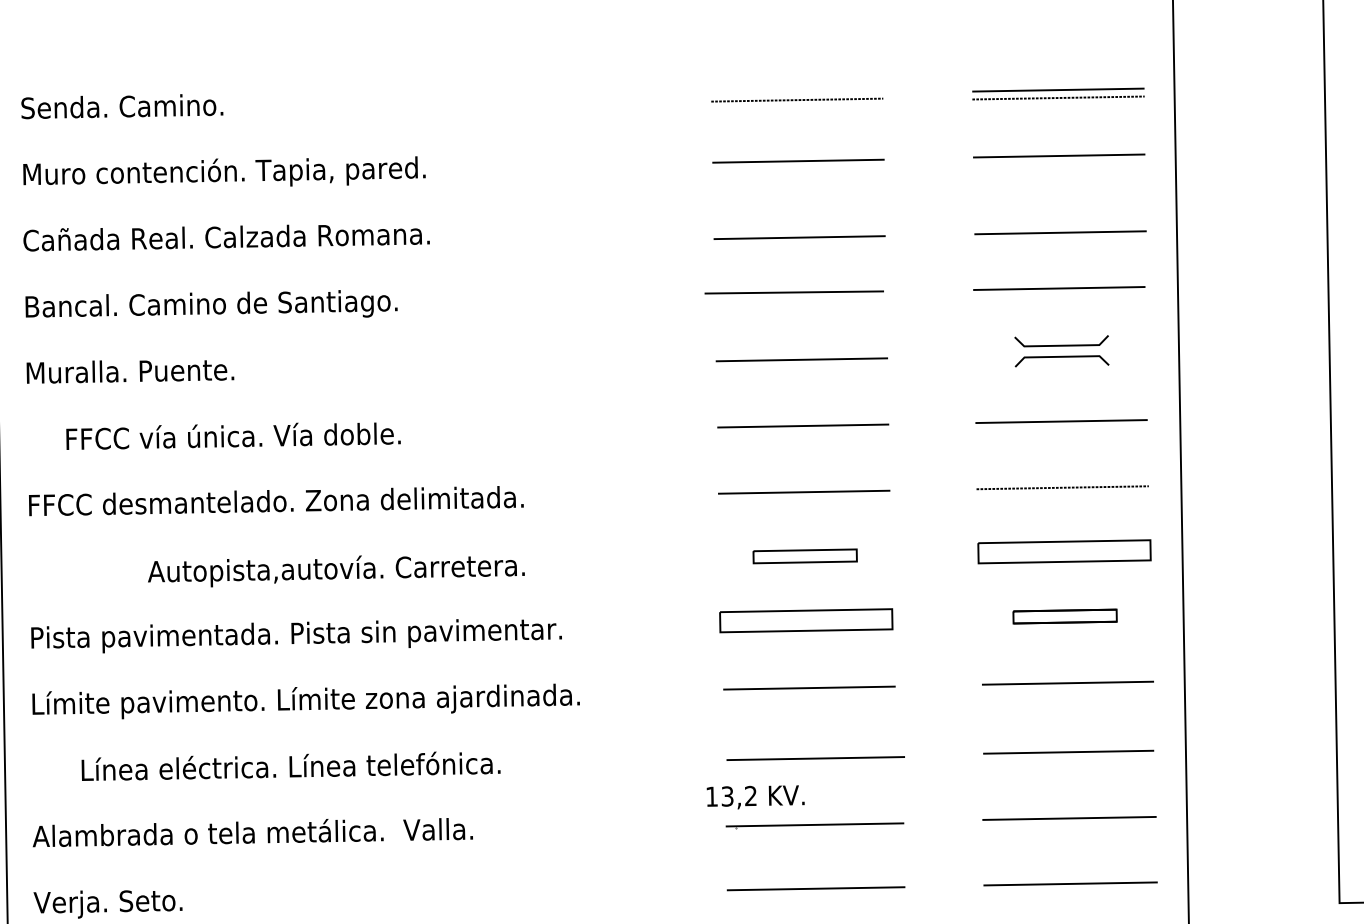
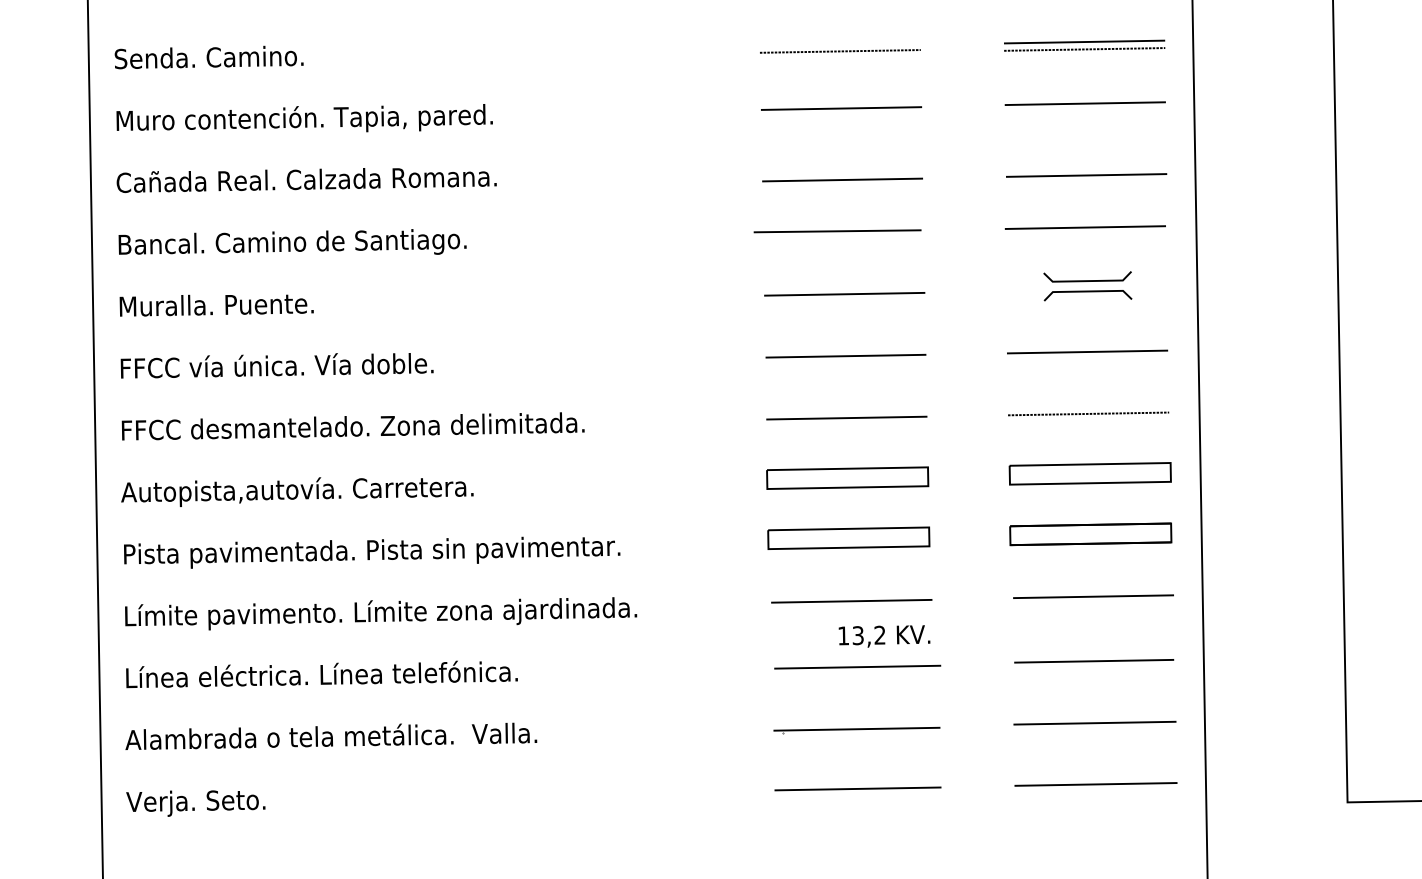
text: (232, 435) -> (276, 365), moved
part: (804, 555) -> (847, 477), size x1.67
text: (336, 570) -> (297, 491), moved
part: (1064, 616) -> (1090, 534), size x1.67
text: (290, 766) -> (321, 674), moved
text: (755, 797) -> (884, 636), moved

